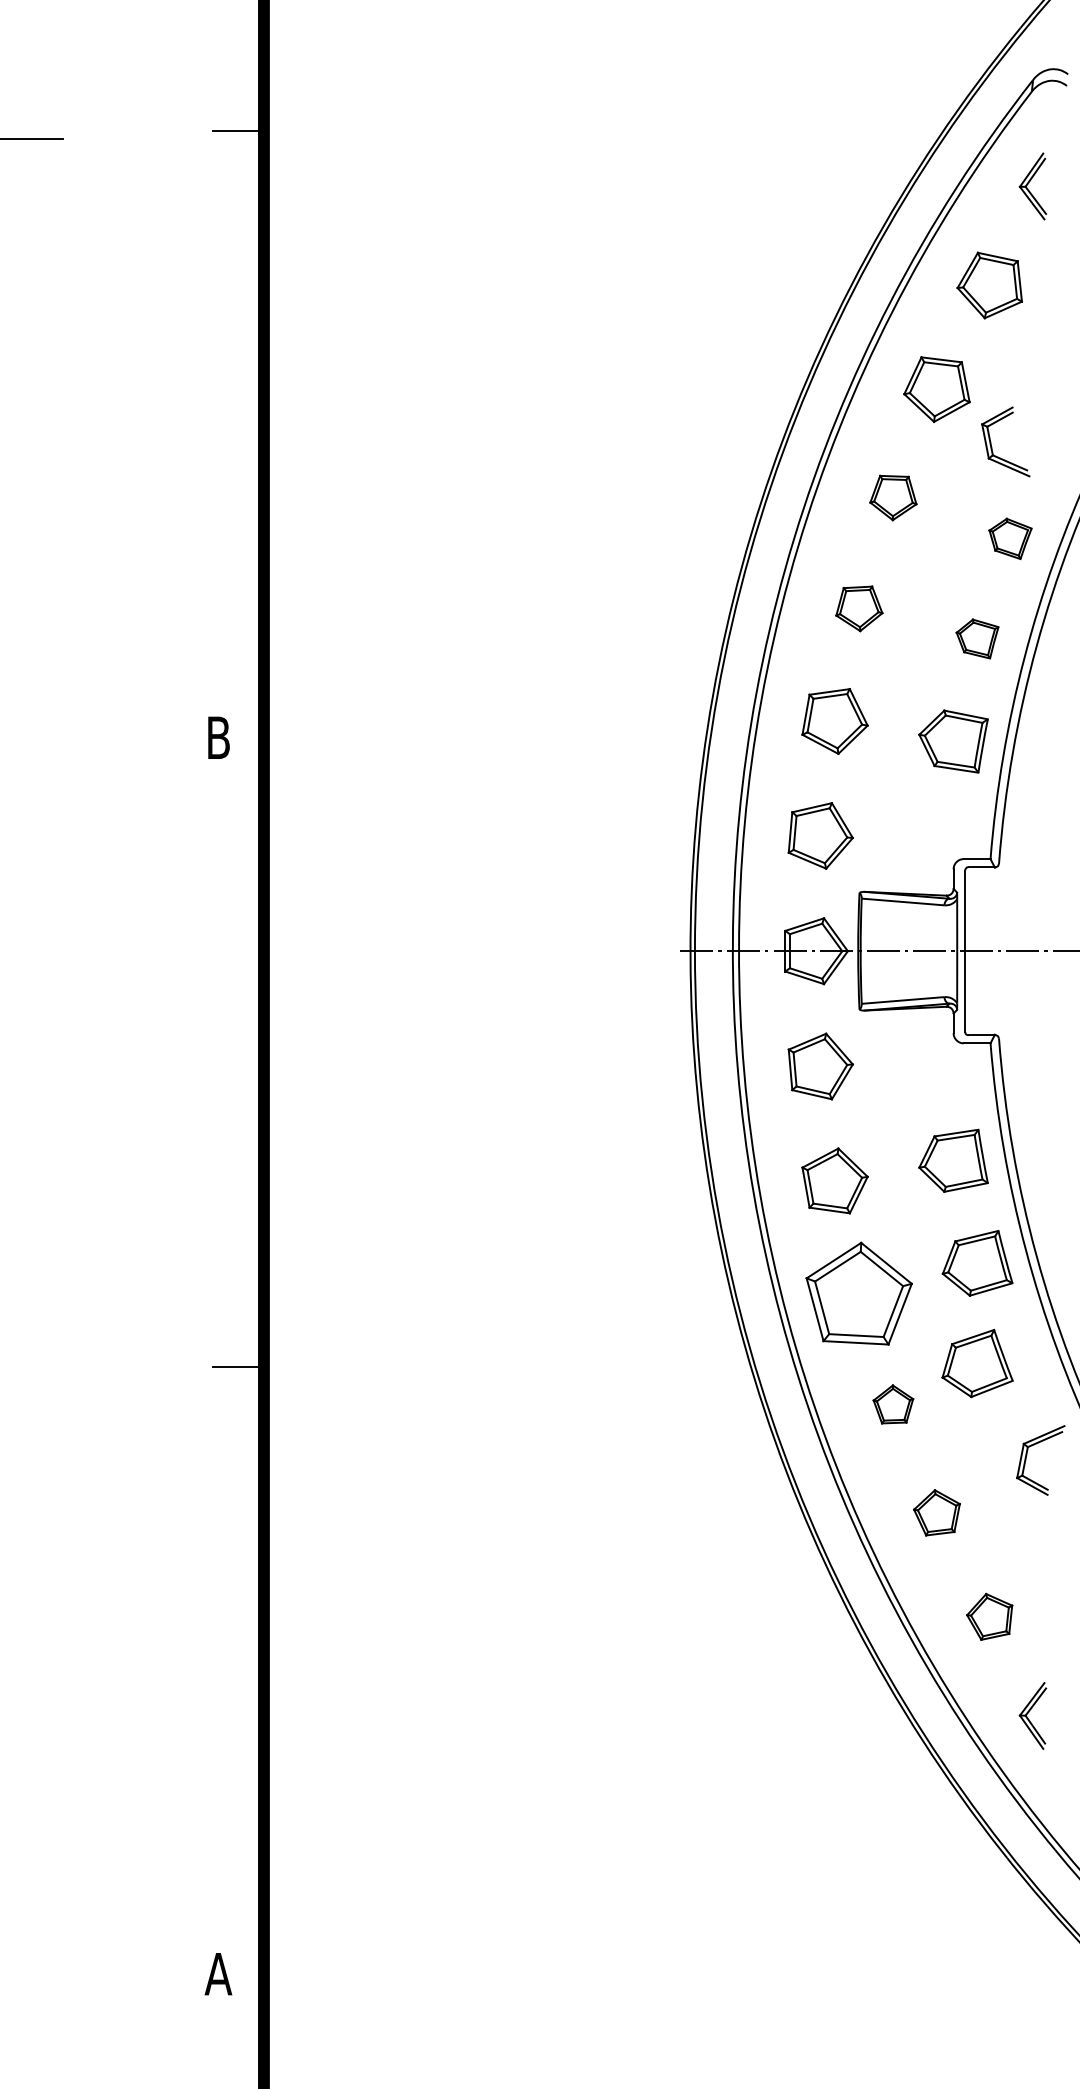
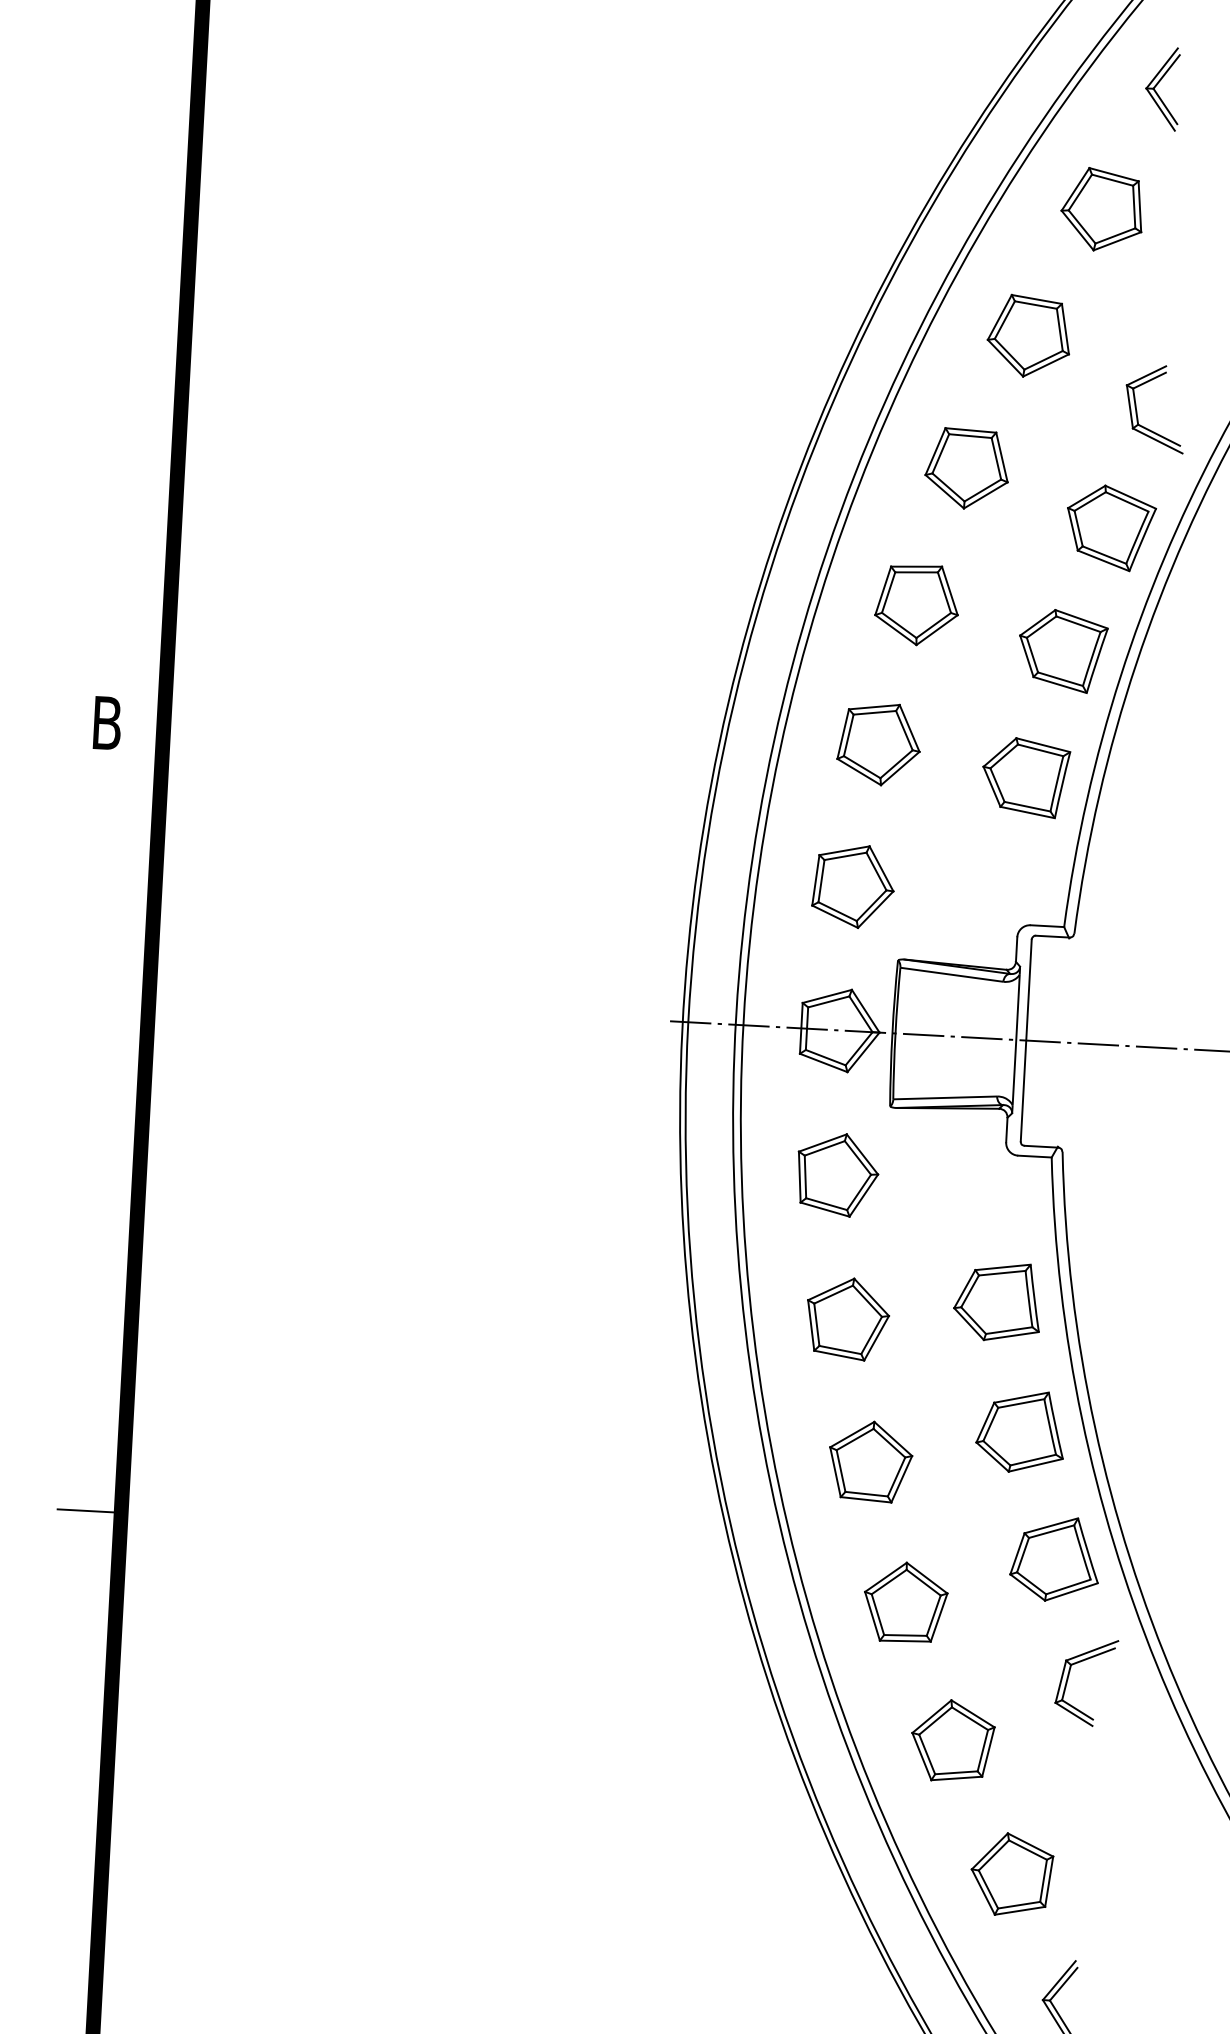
part: (991, 441) -> (1137, 407), moved
part: (893, 497) -> (967, 468), size x1.43
part: (1010, 538) -> (1110, 527), size x1.67
part: (859, 608) -> (917, 604), size x1.43
part: (977, 638) -> (1062, 650), size x1.67
part: (859, 1293) -> (870, 1461), size x0.62
part: (977, 1363) -> (1054, 1559), moved
part: (893, 1404) -> (905, 1602), size x1.67
part: (936, 1512) -> (952, 1740), size x1.43
part: (989, 1616) -> (1011, 1874), size x1.43

